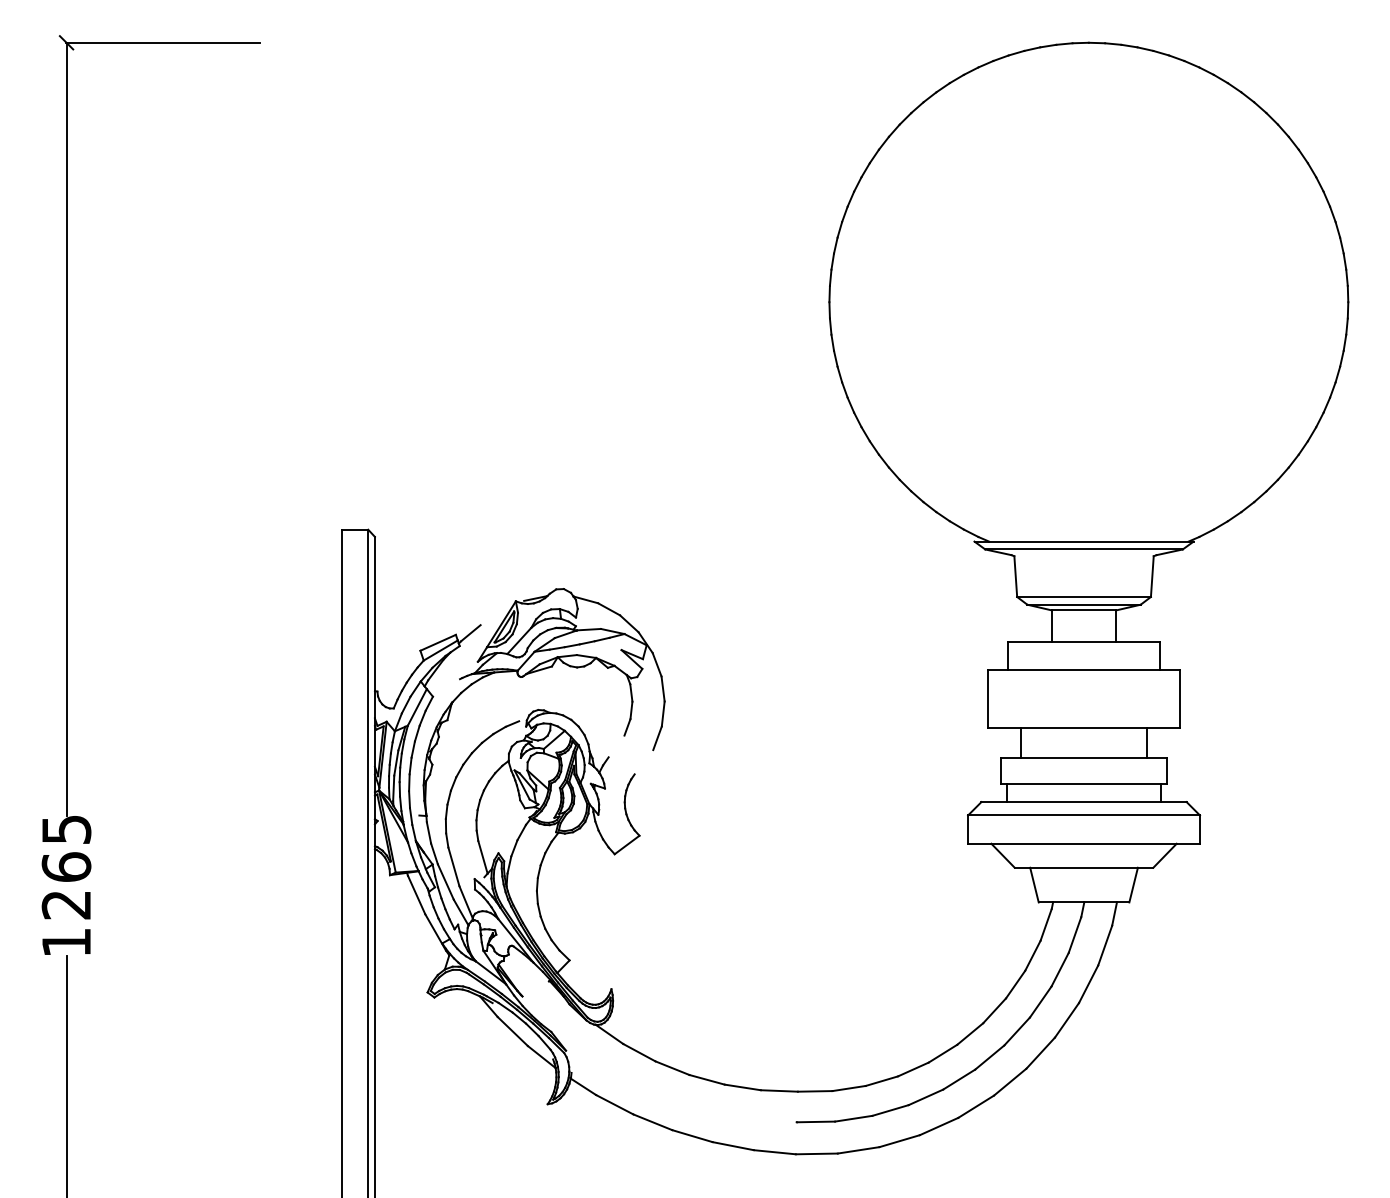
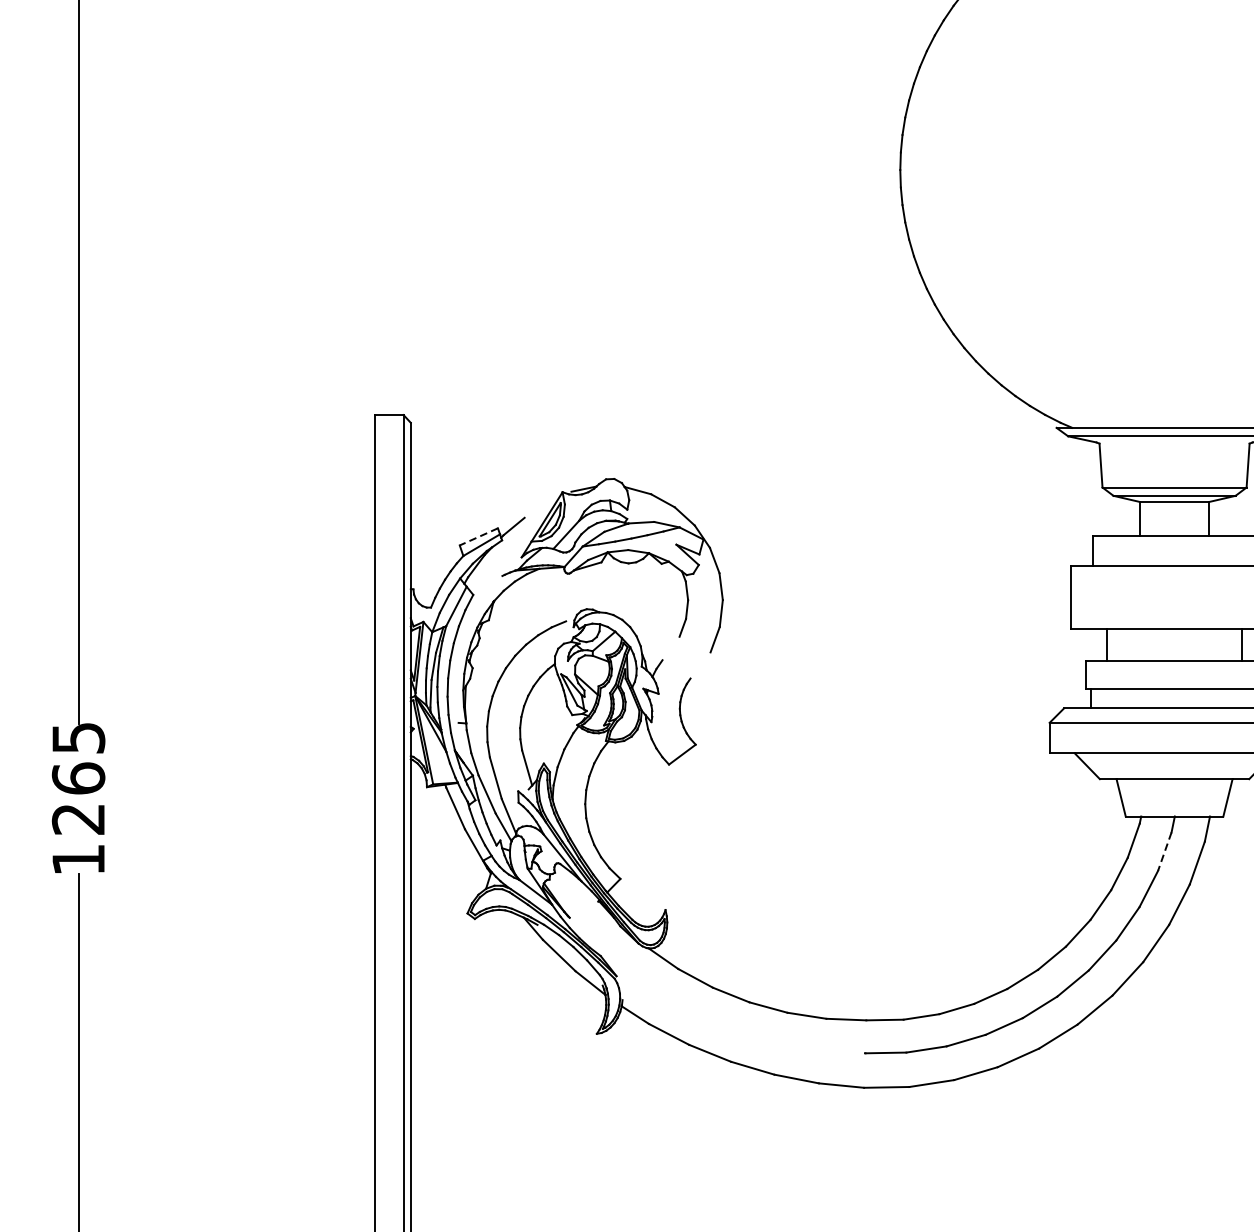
line: (437, 643) -> (478, 537), solid -> dashed
line: (1075, 935) -> (1165, 852), solid -> dashed

